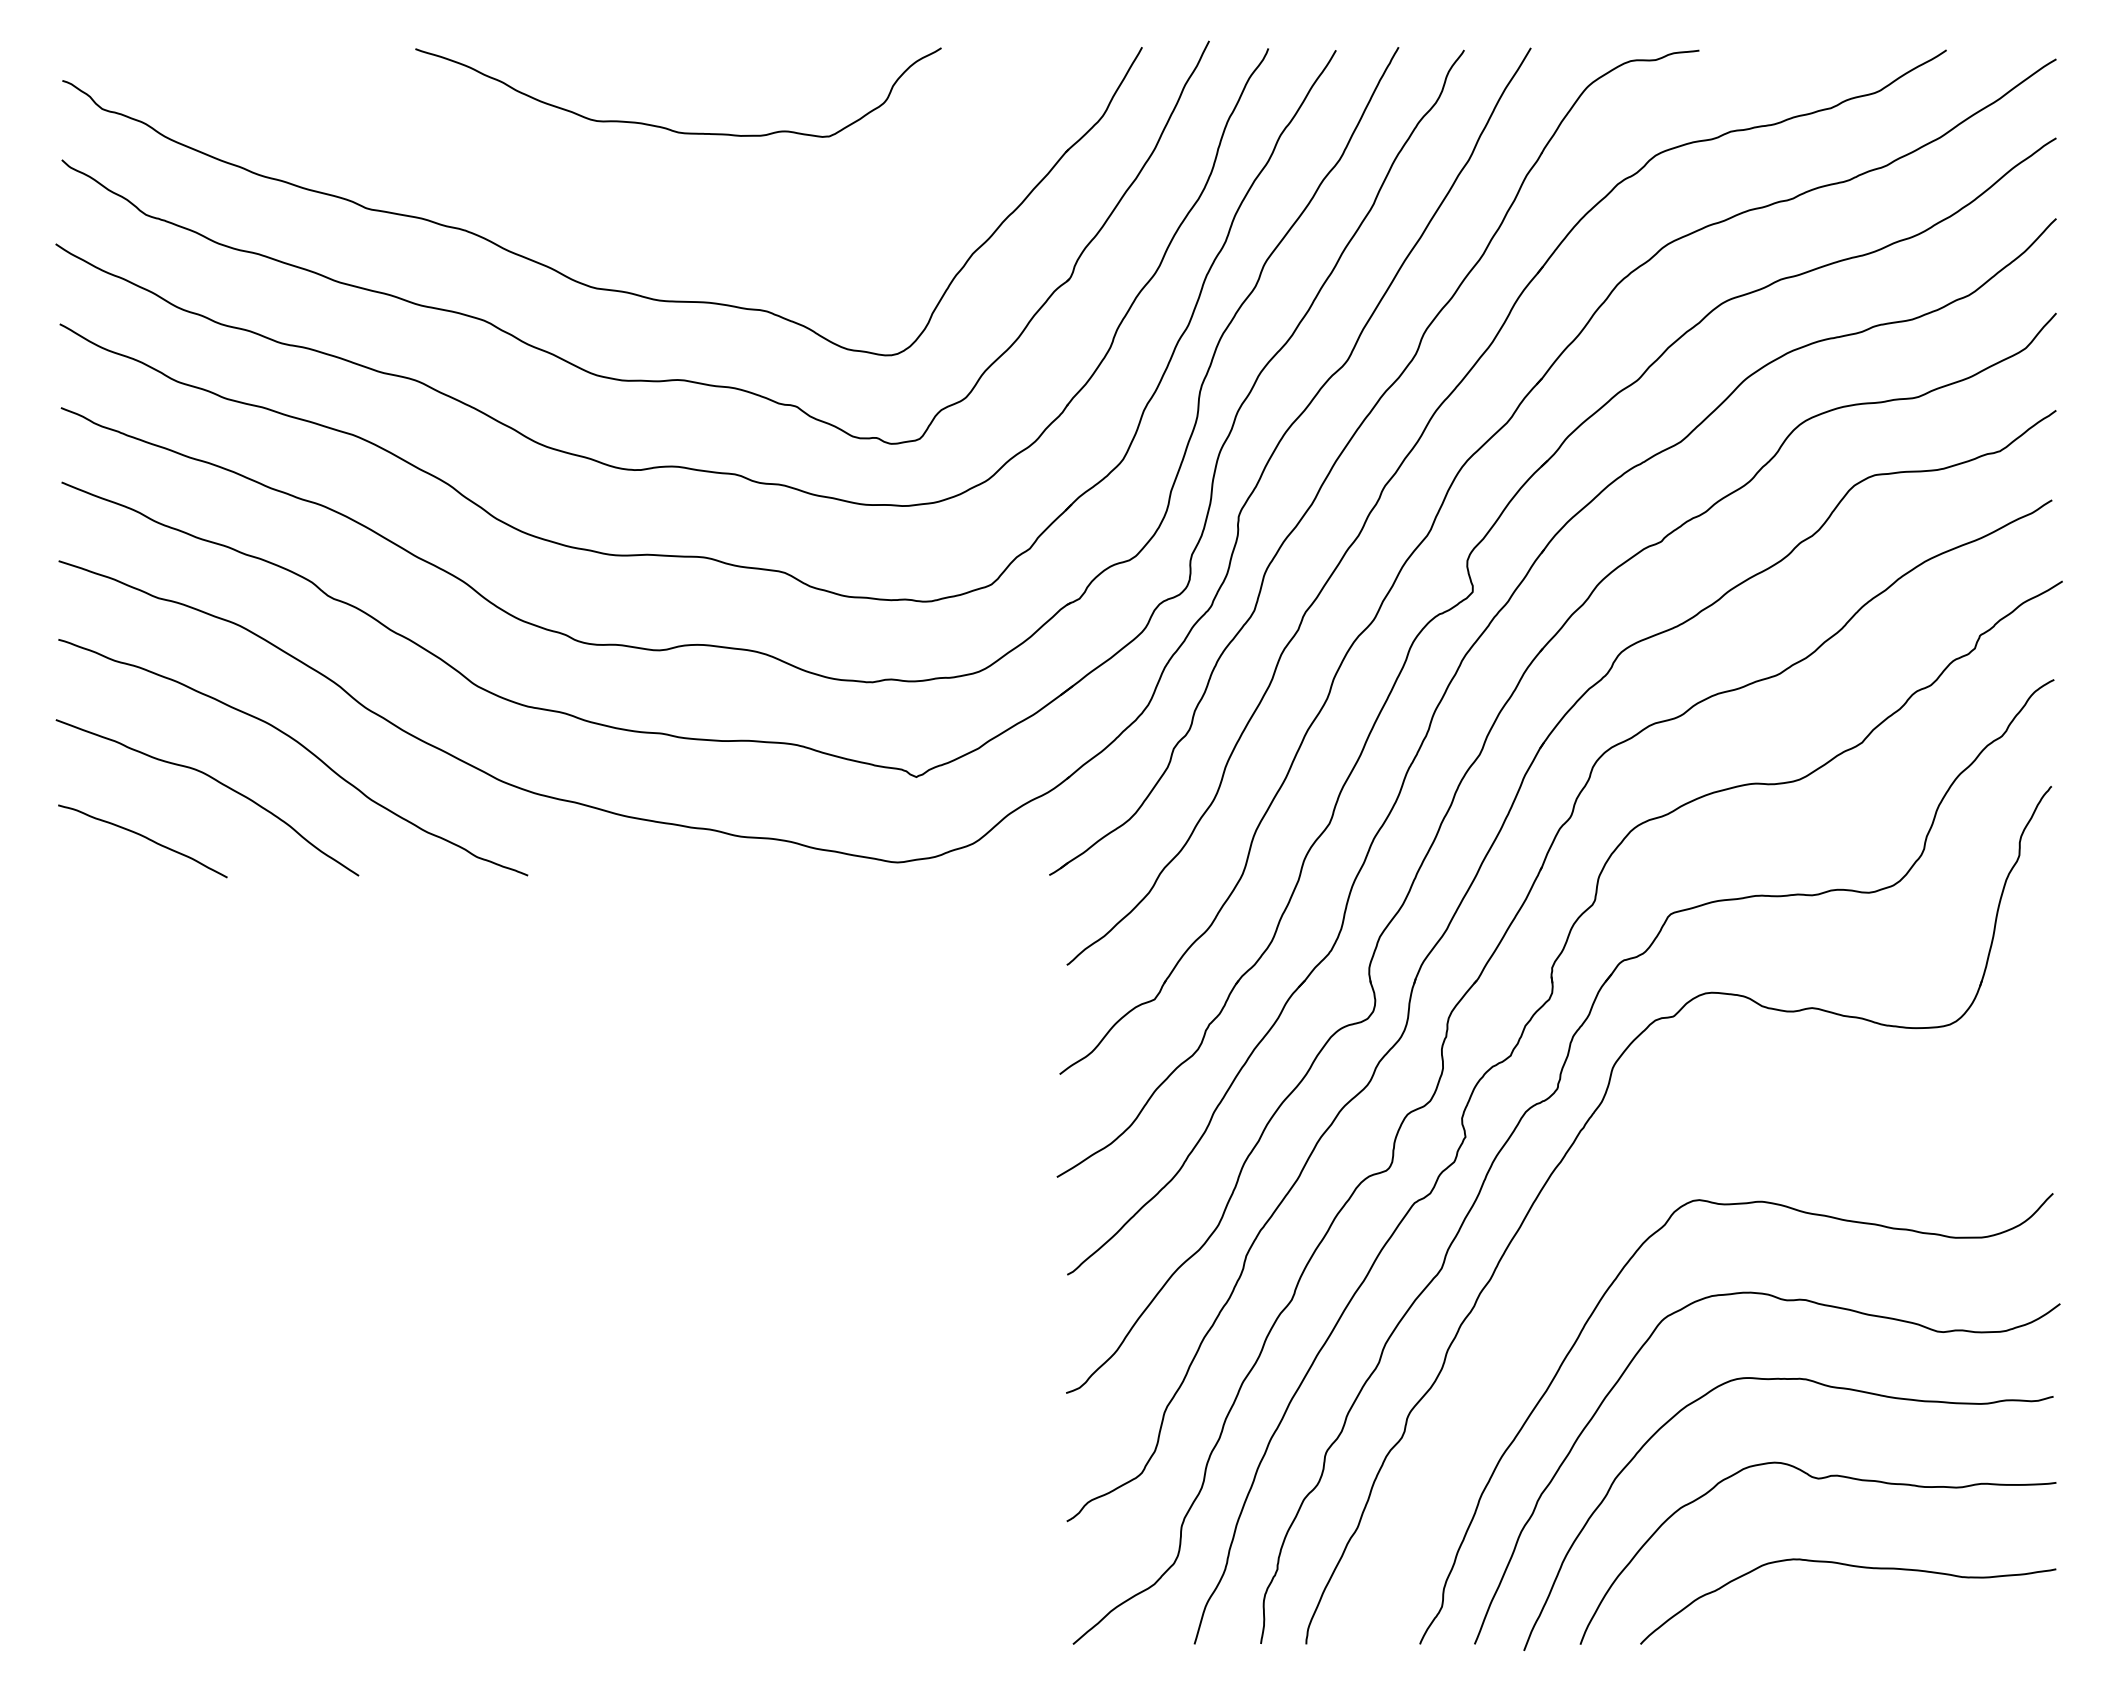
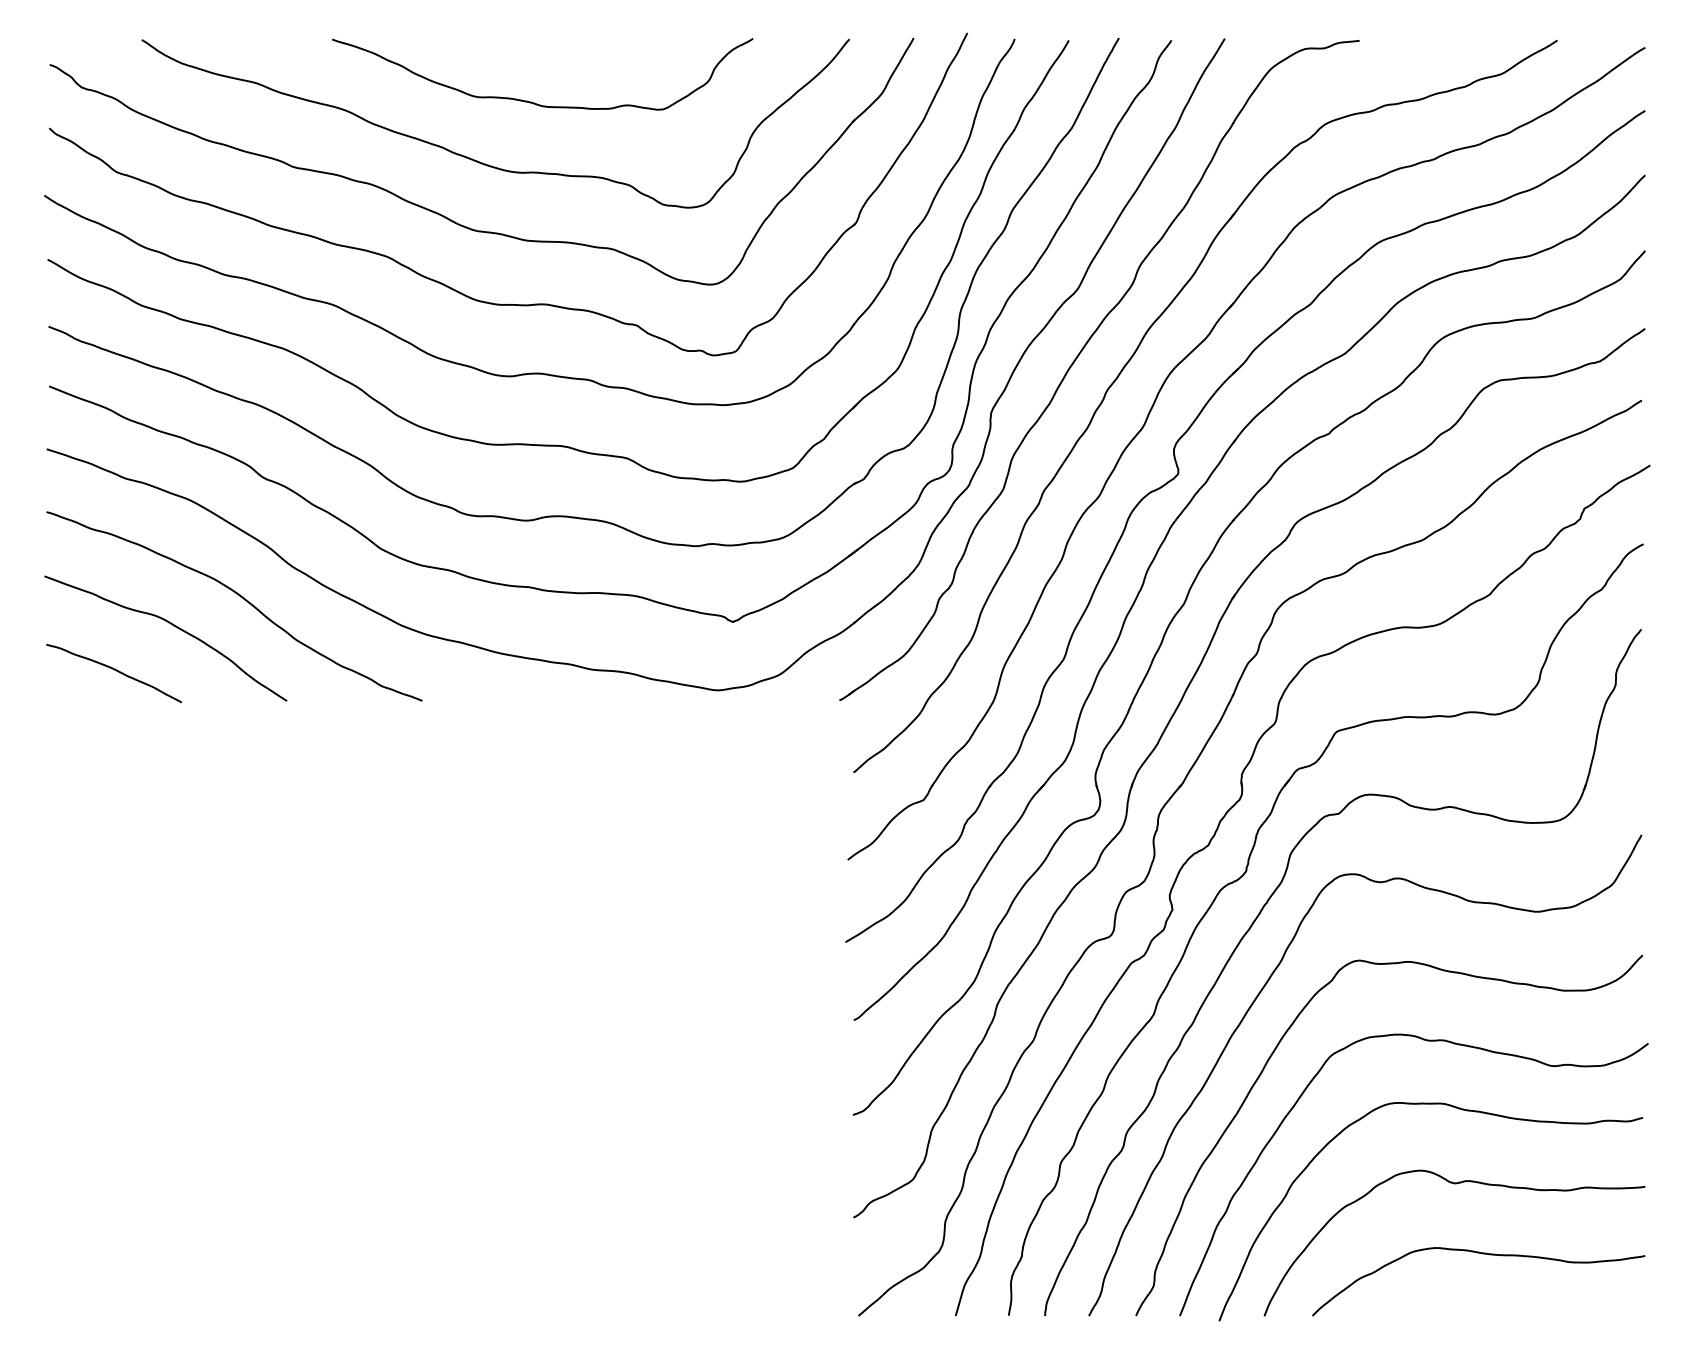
curve: (599, 201) -> (479, 161), added
curve: (1567, 1253) -> (1254, 1003), added

